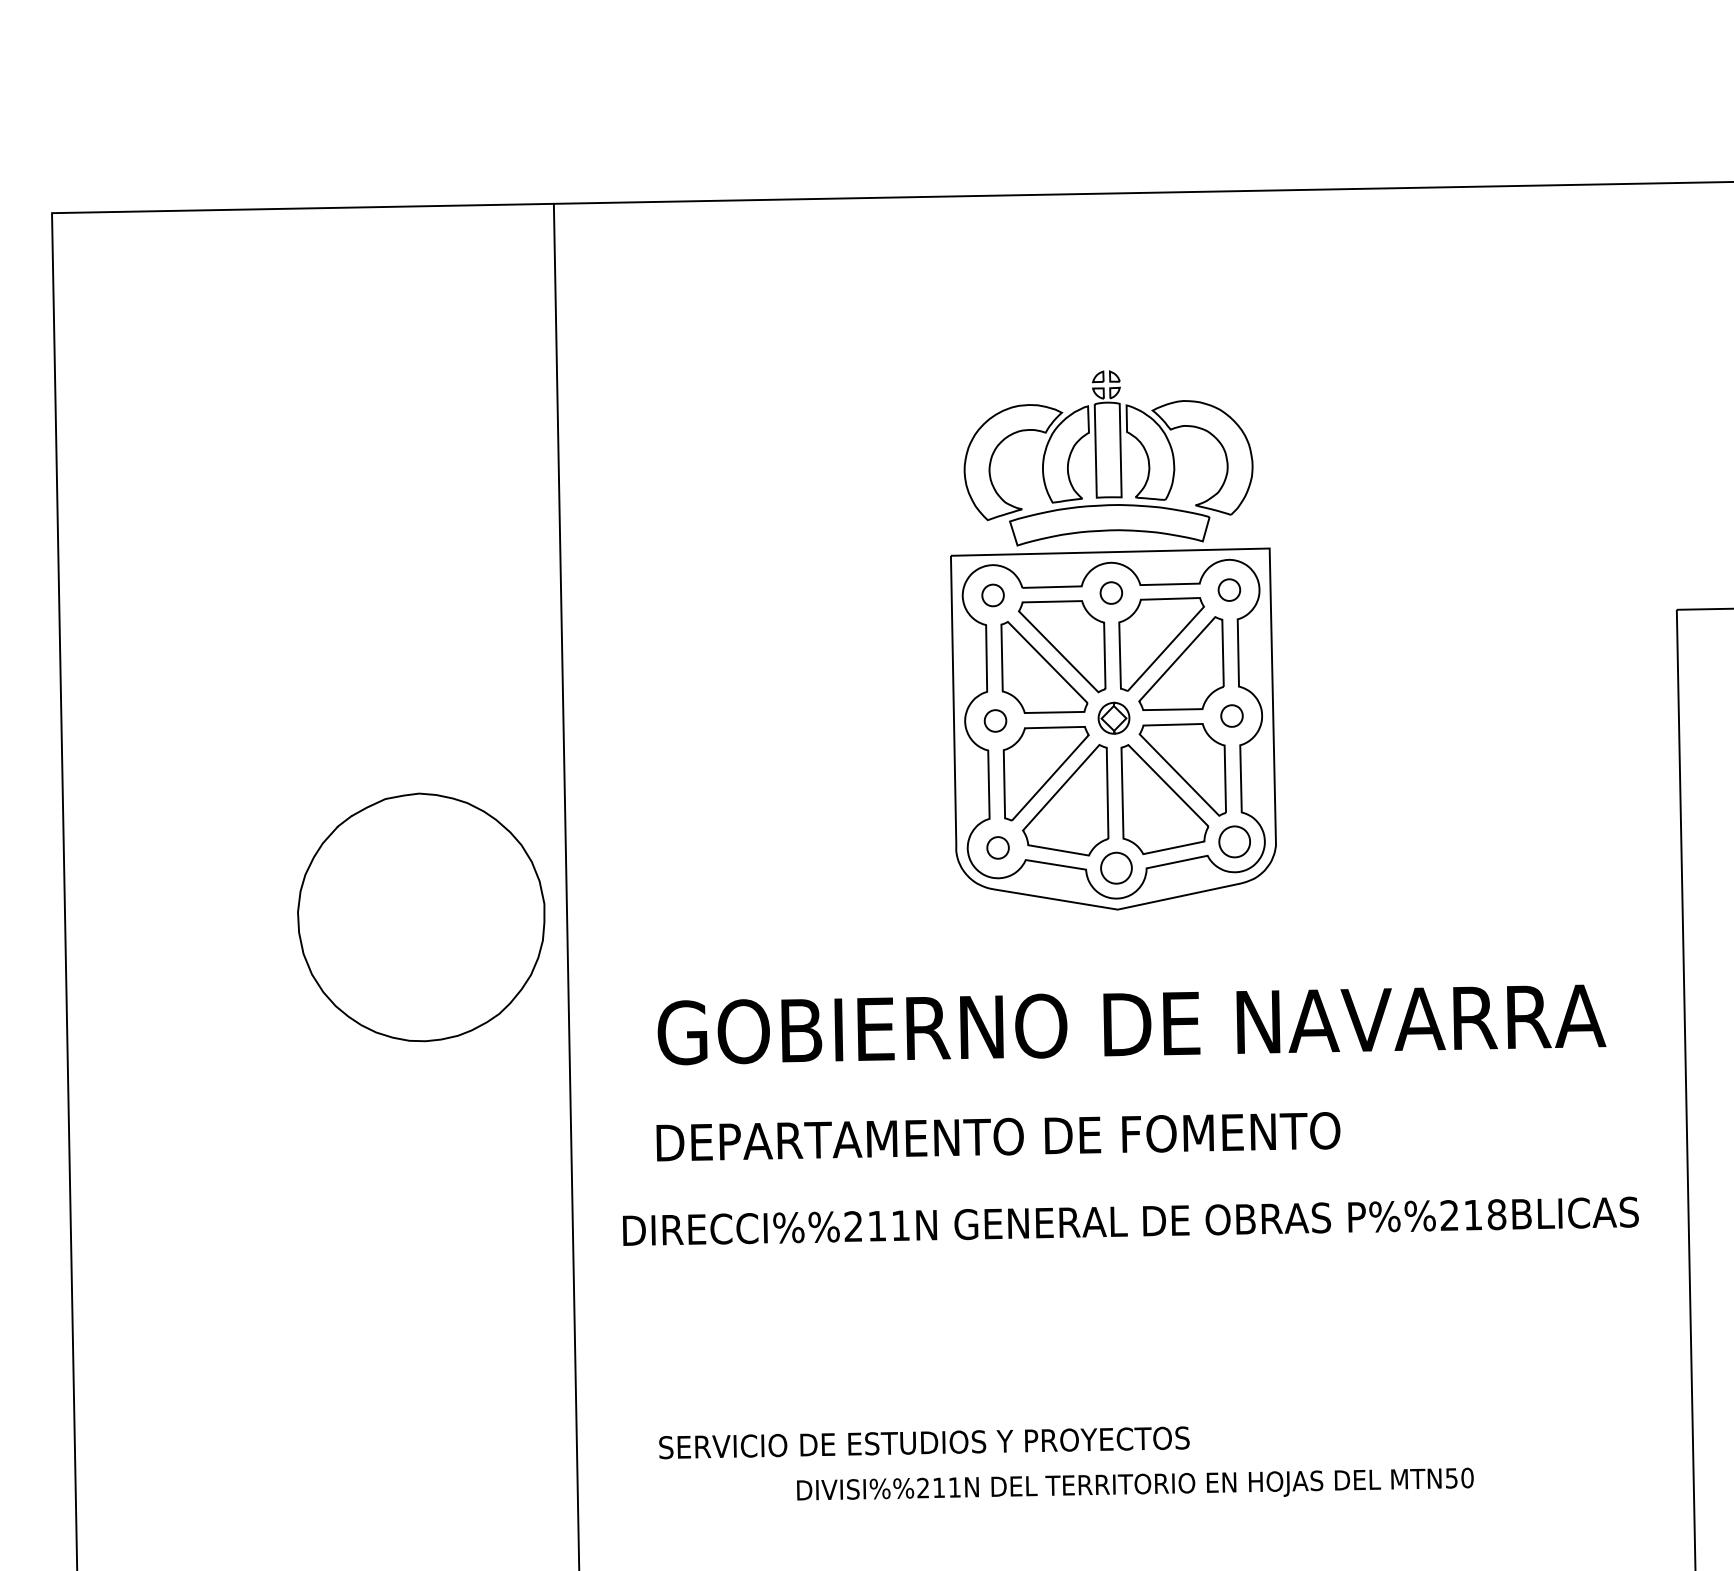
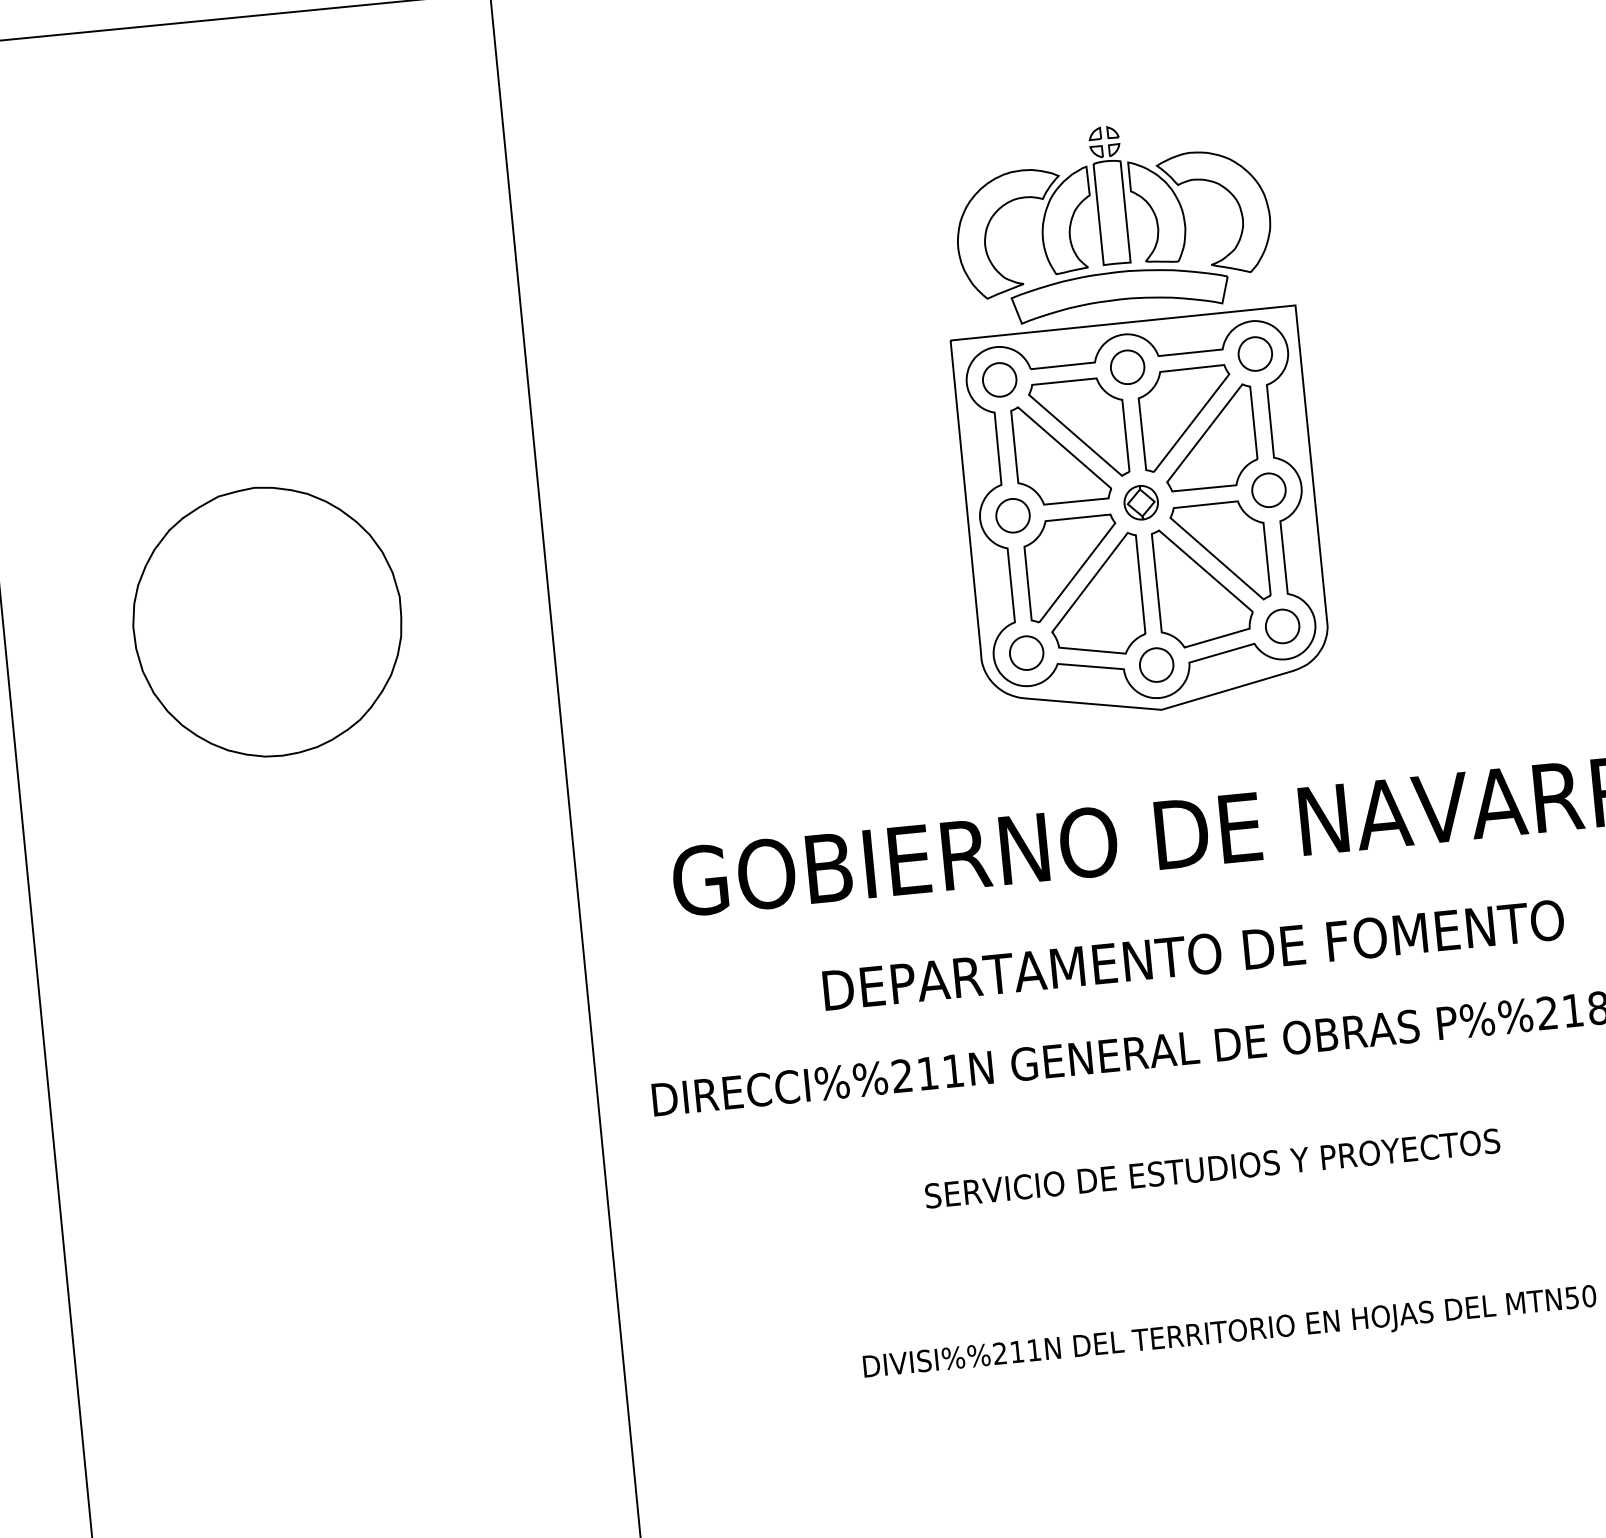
part: (1229, 589) -> (1255, 353), size x1.43
part: (1111, 592) -> (1127, 366), size x1.43
part: (992, 595) -> (999, 380), size x1.43
part: (1231, 715) -> (1268, 489), size x1.43
part: (995, 720) -> (1012, 515), size x1.43
part: (997, 847) -> (1025, 652), size x1.43
part: (421, 917) -> (267, 621), moved
text: (998, 1136) -> (1193, 954), moved
text: (924, 1442) -> (1212, 1168), moved

